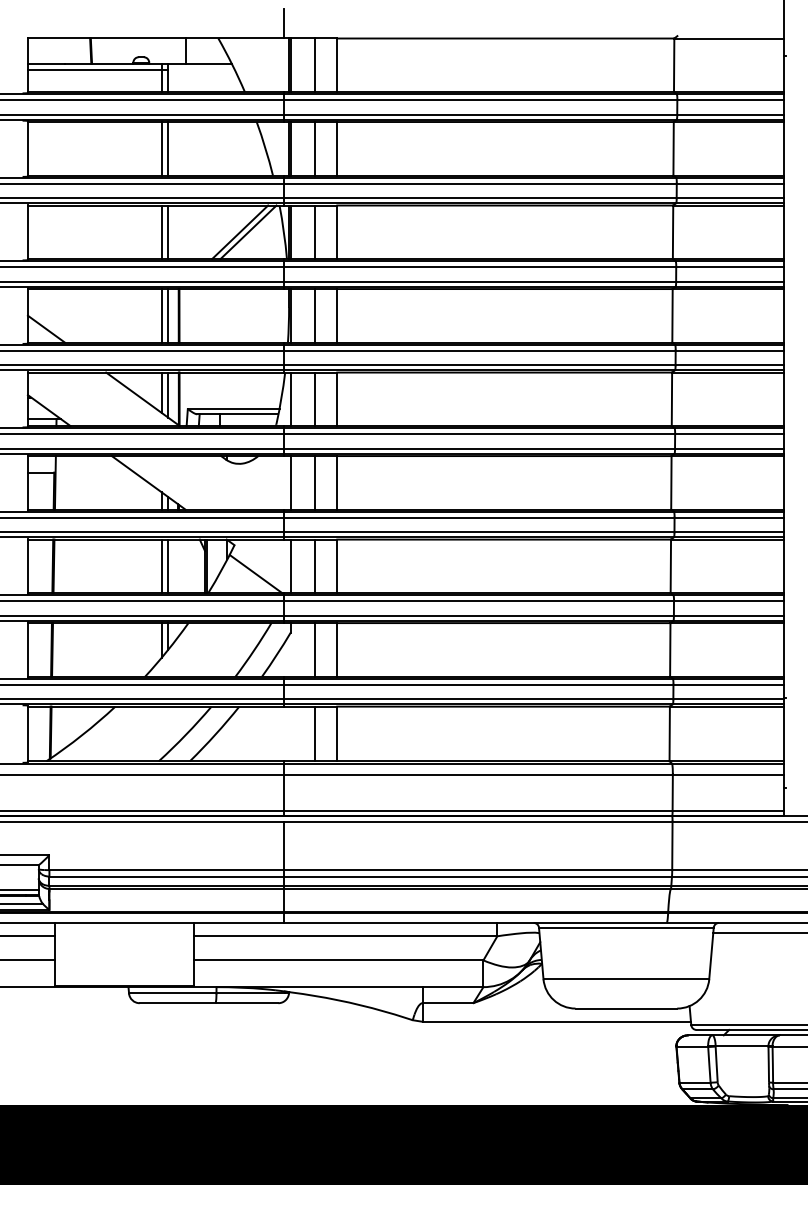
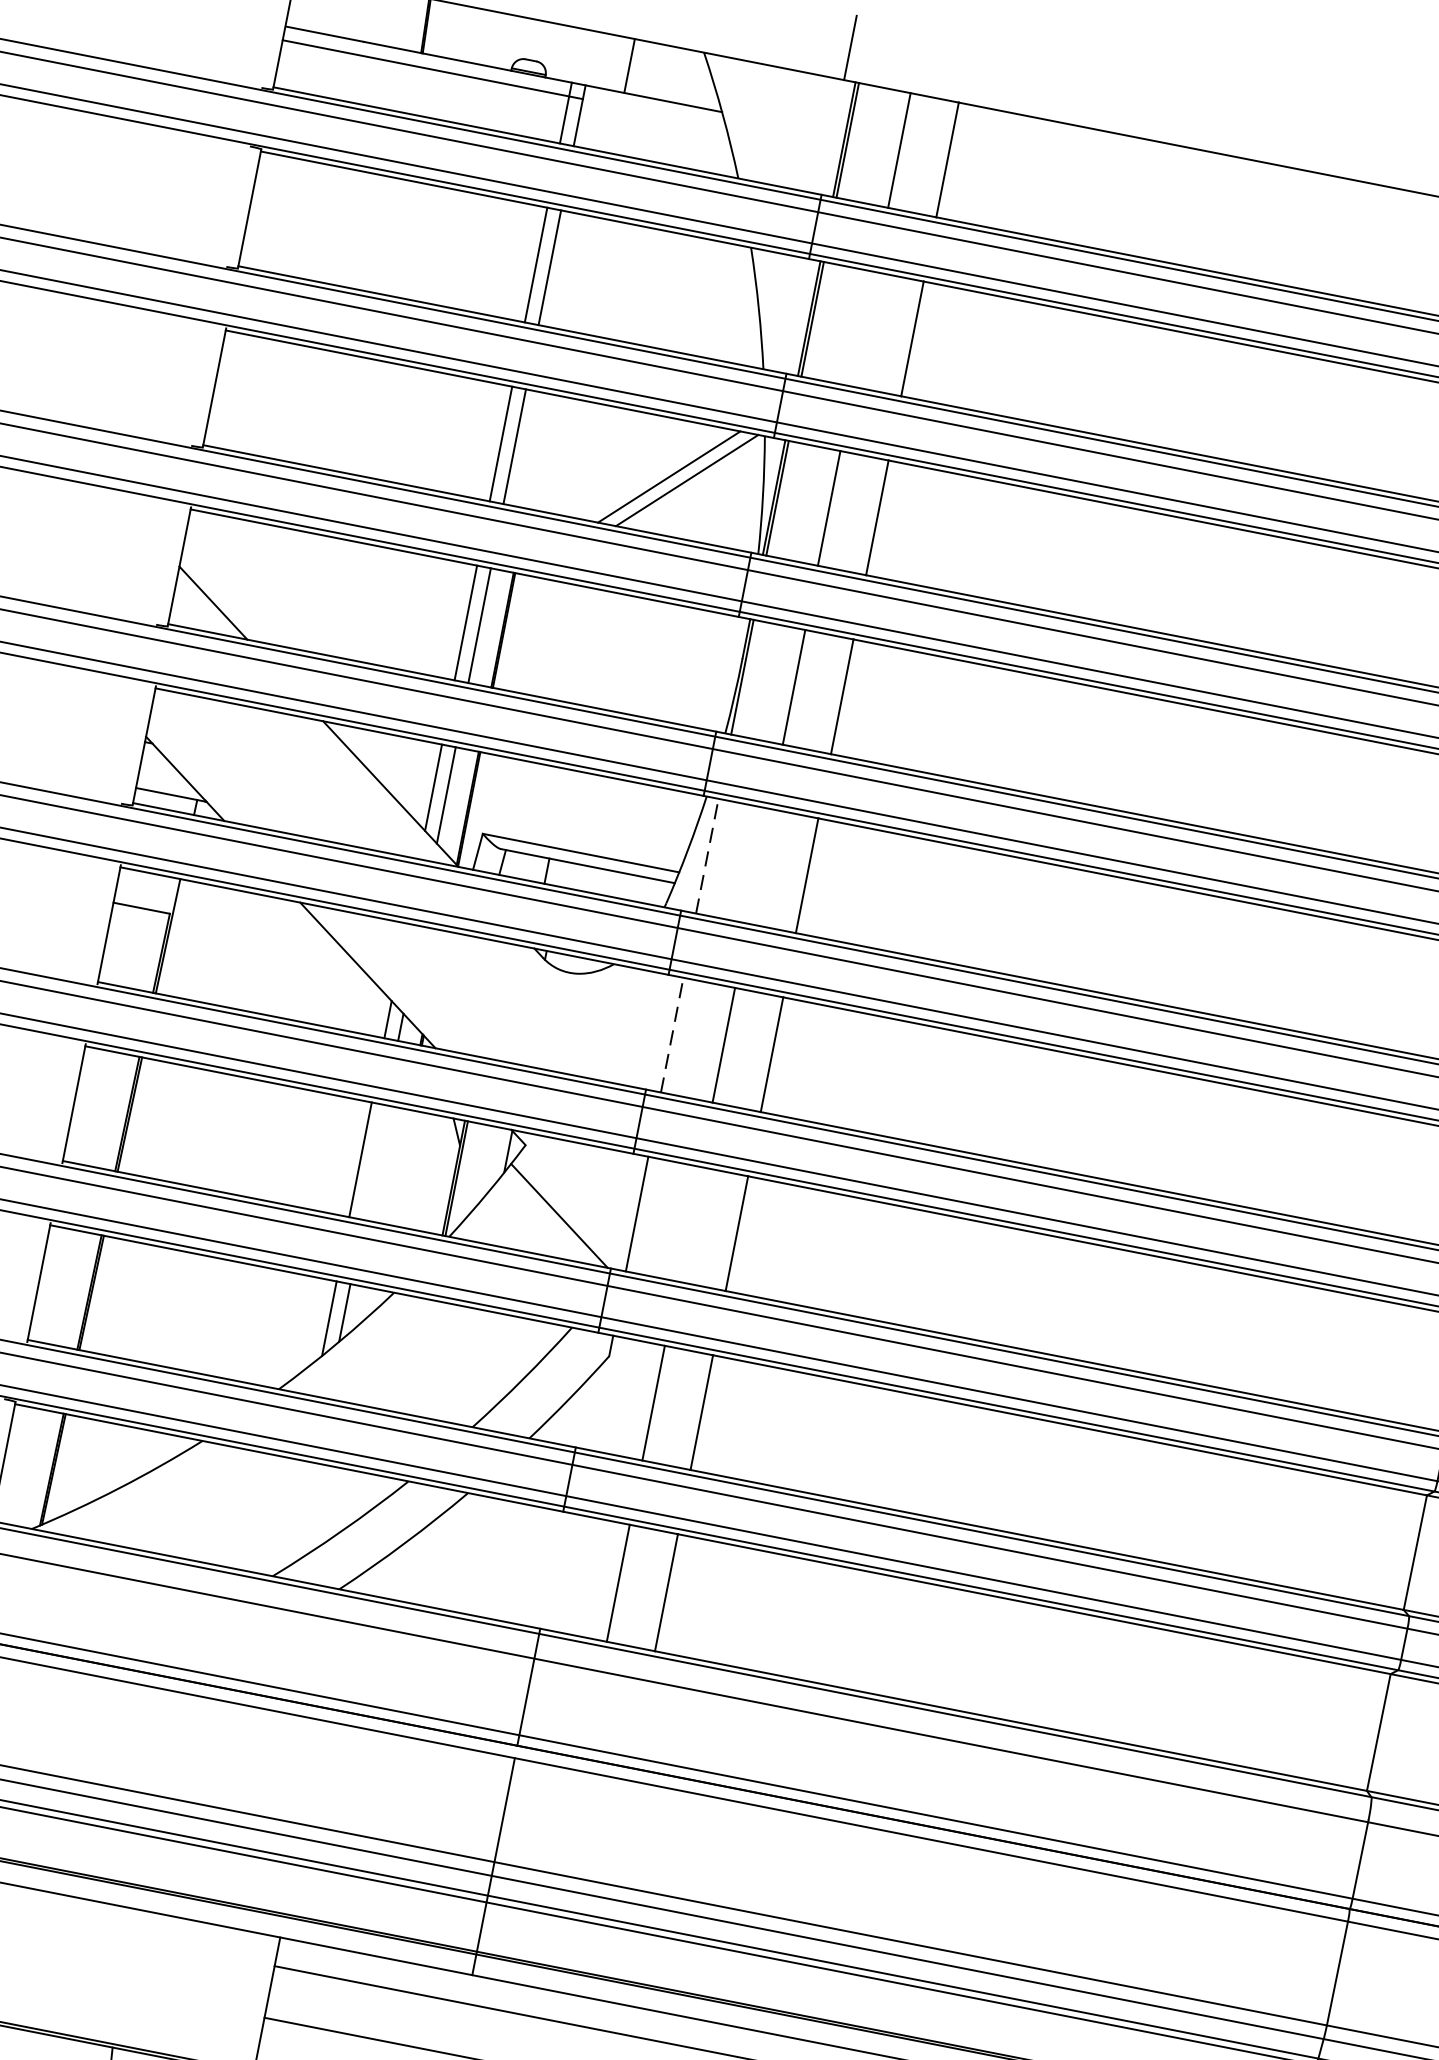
line: (314, 148) -> (863, 328), removed
line: (290, 399) -> (706, 856), solid -> dashed
line: (314, 399) -> (758, 866), removed
line: (290, 482) -> (671, 1034), solid -> dashed
line: (168, 566) -> (375, 1163), removed
line: (314, 566) -> (688, 1224), removed

